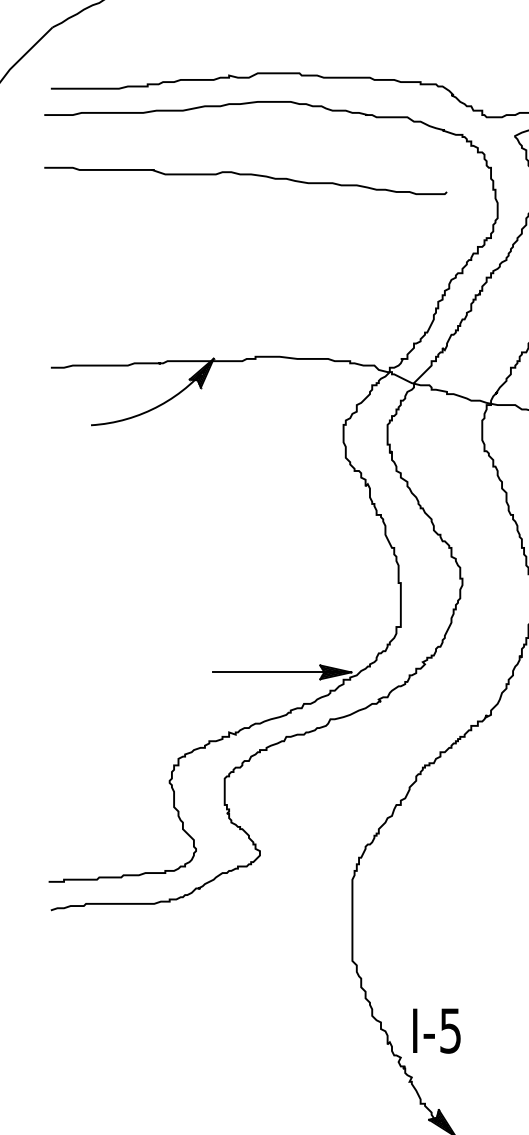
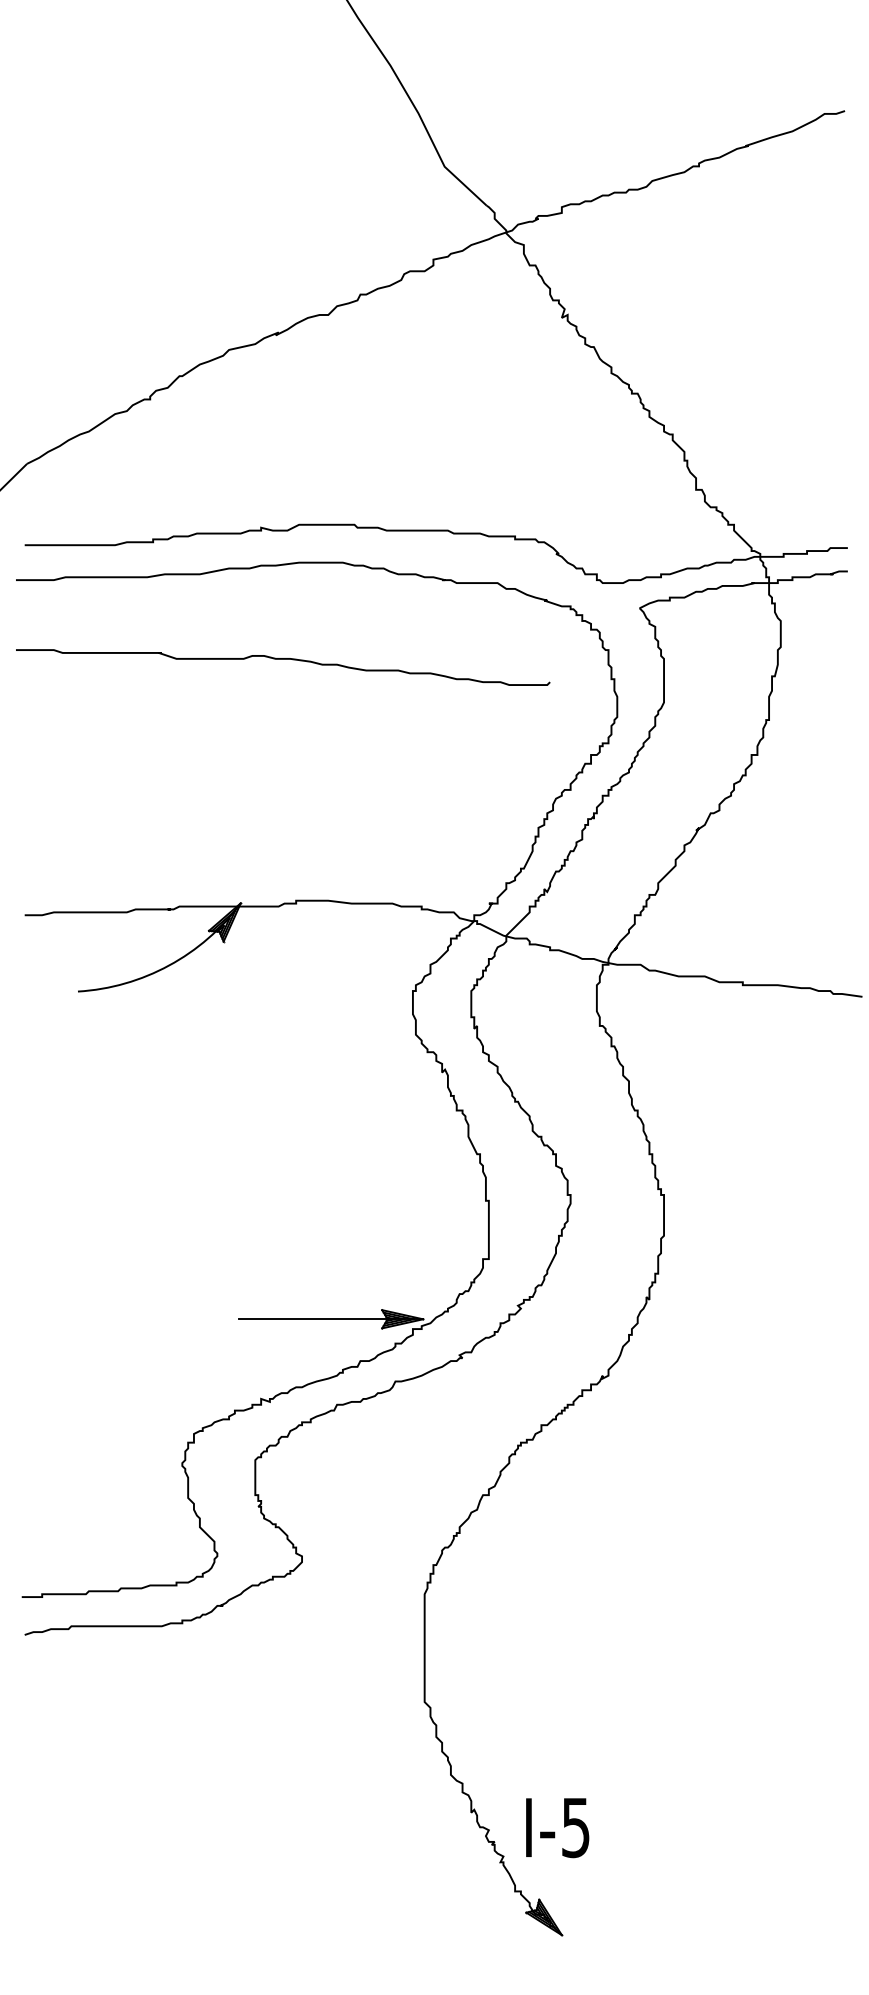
text: (436, 1031) -> (557, 1828), moved

